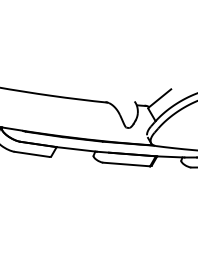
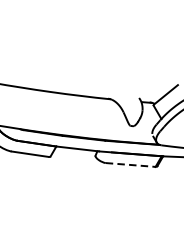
line: (126, 164) -> (130, 164), solid -> dashed

